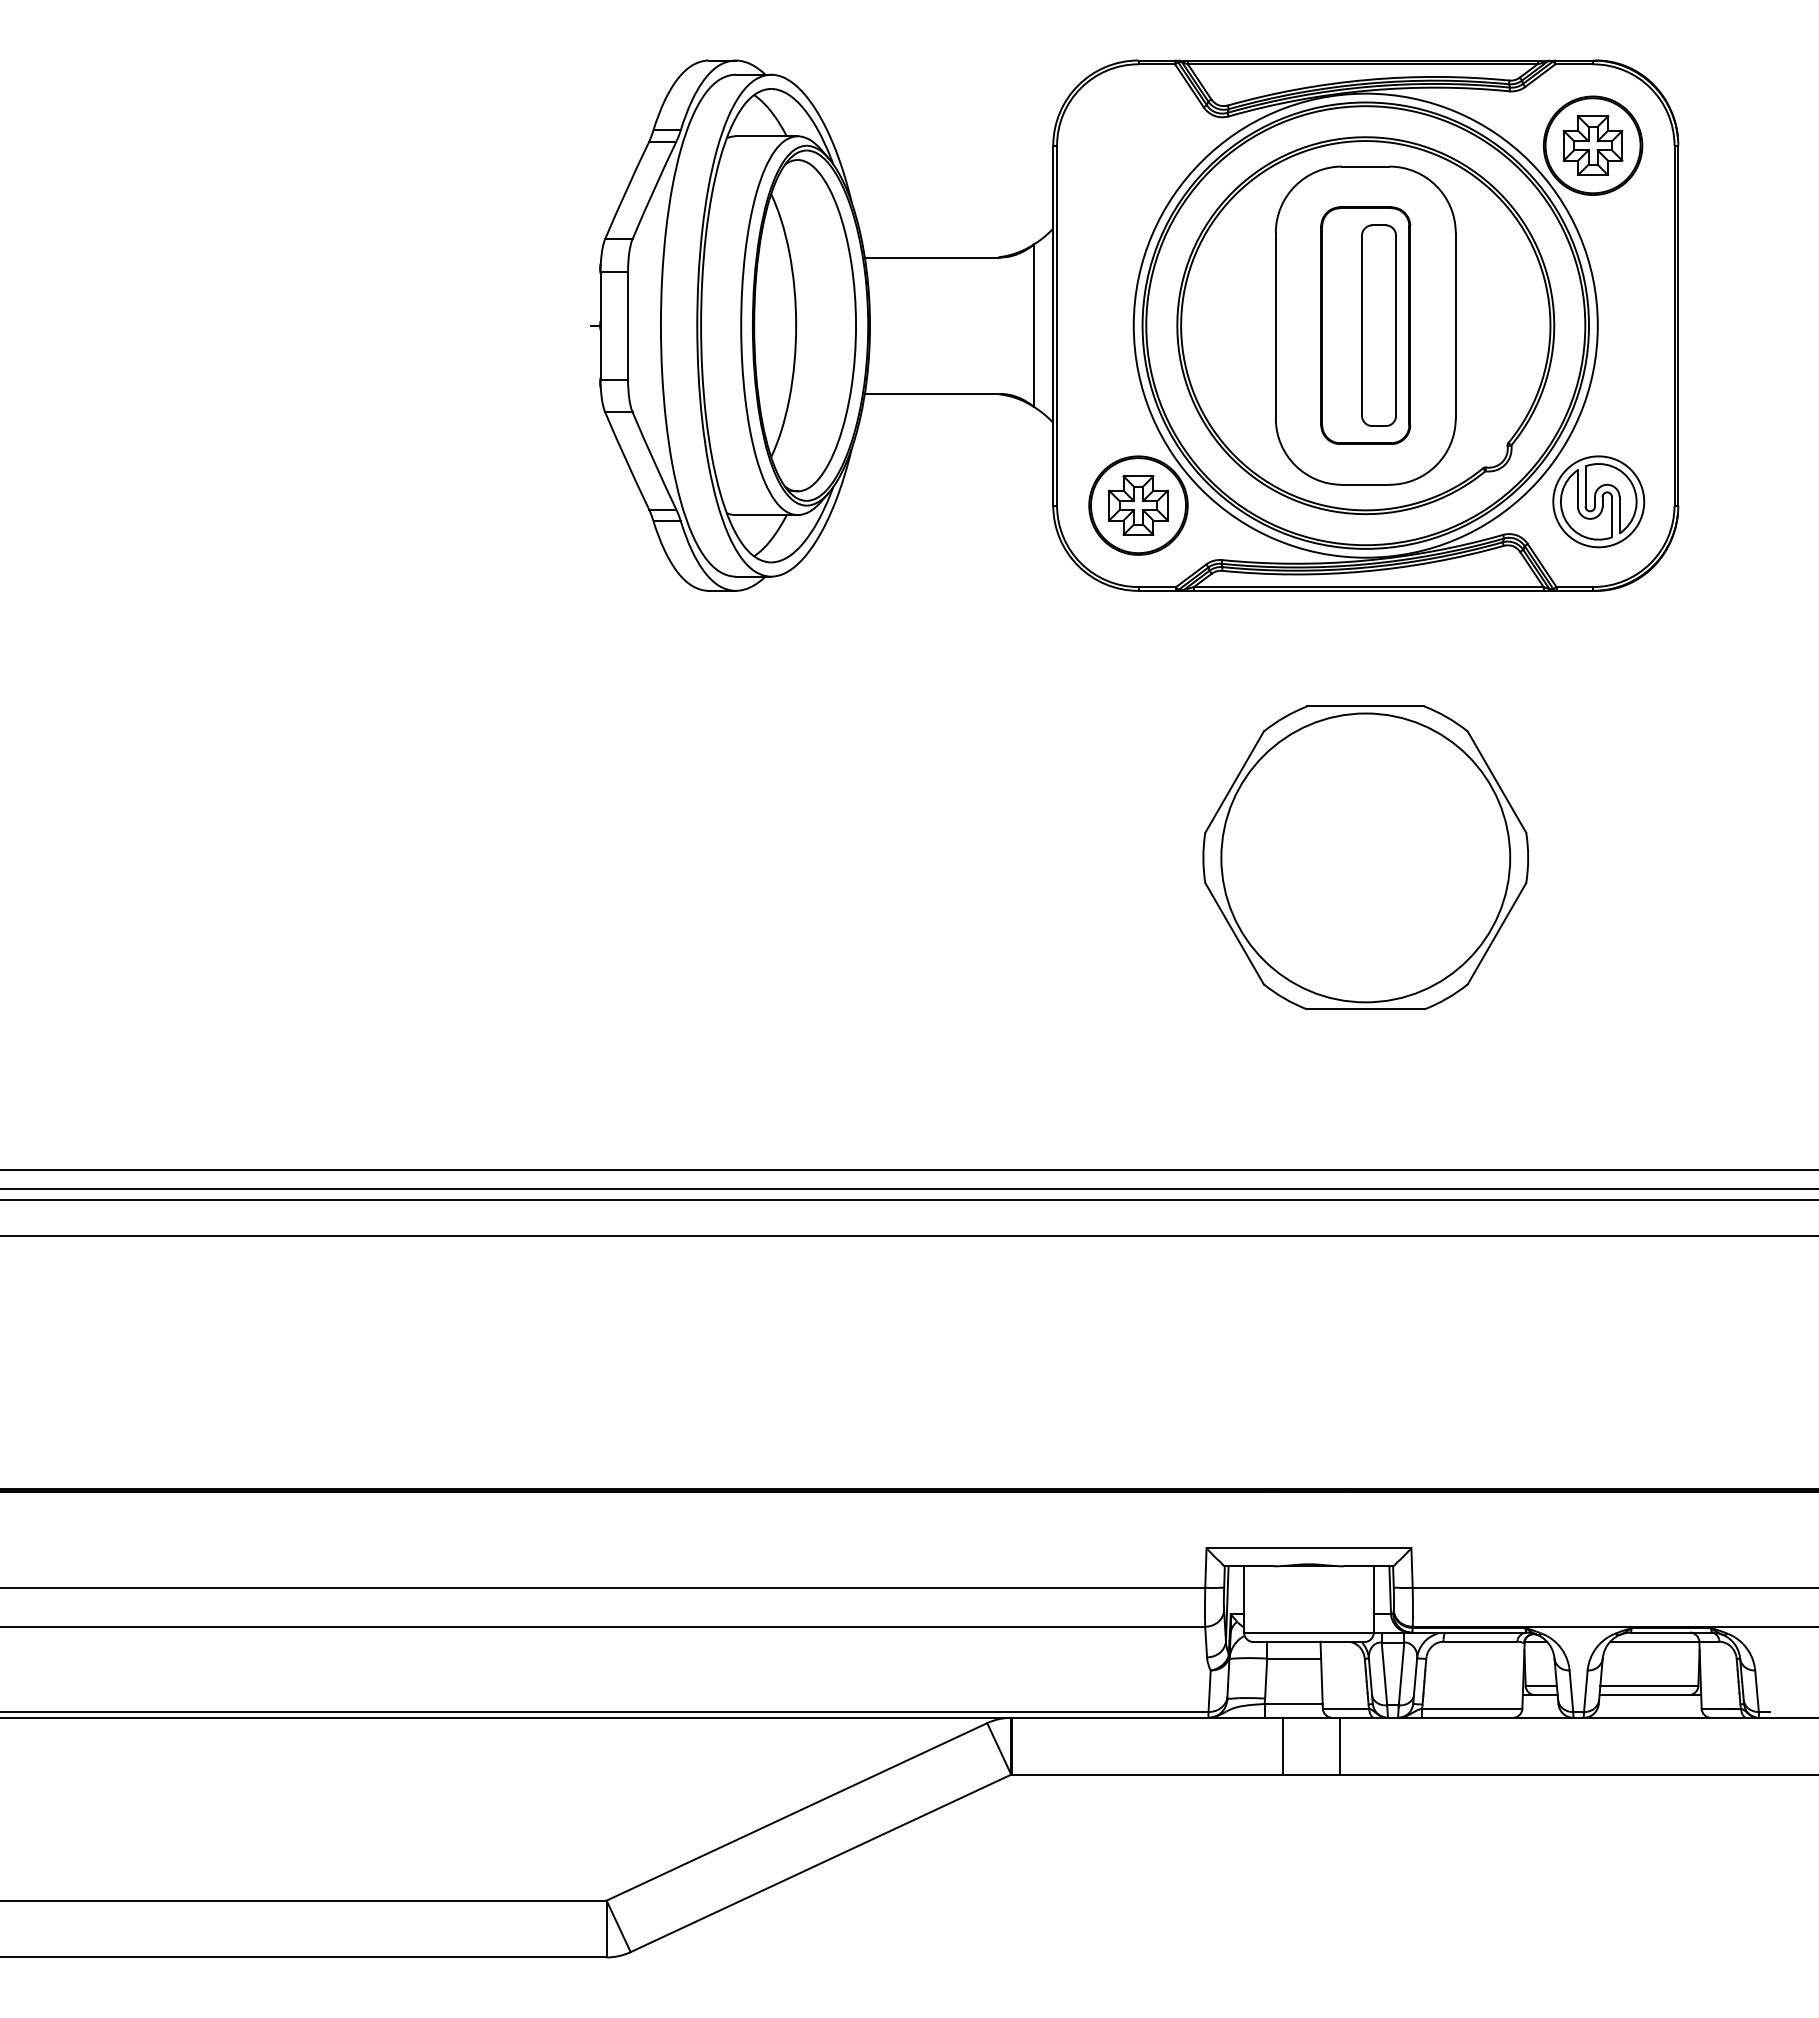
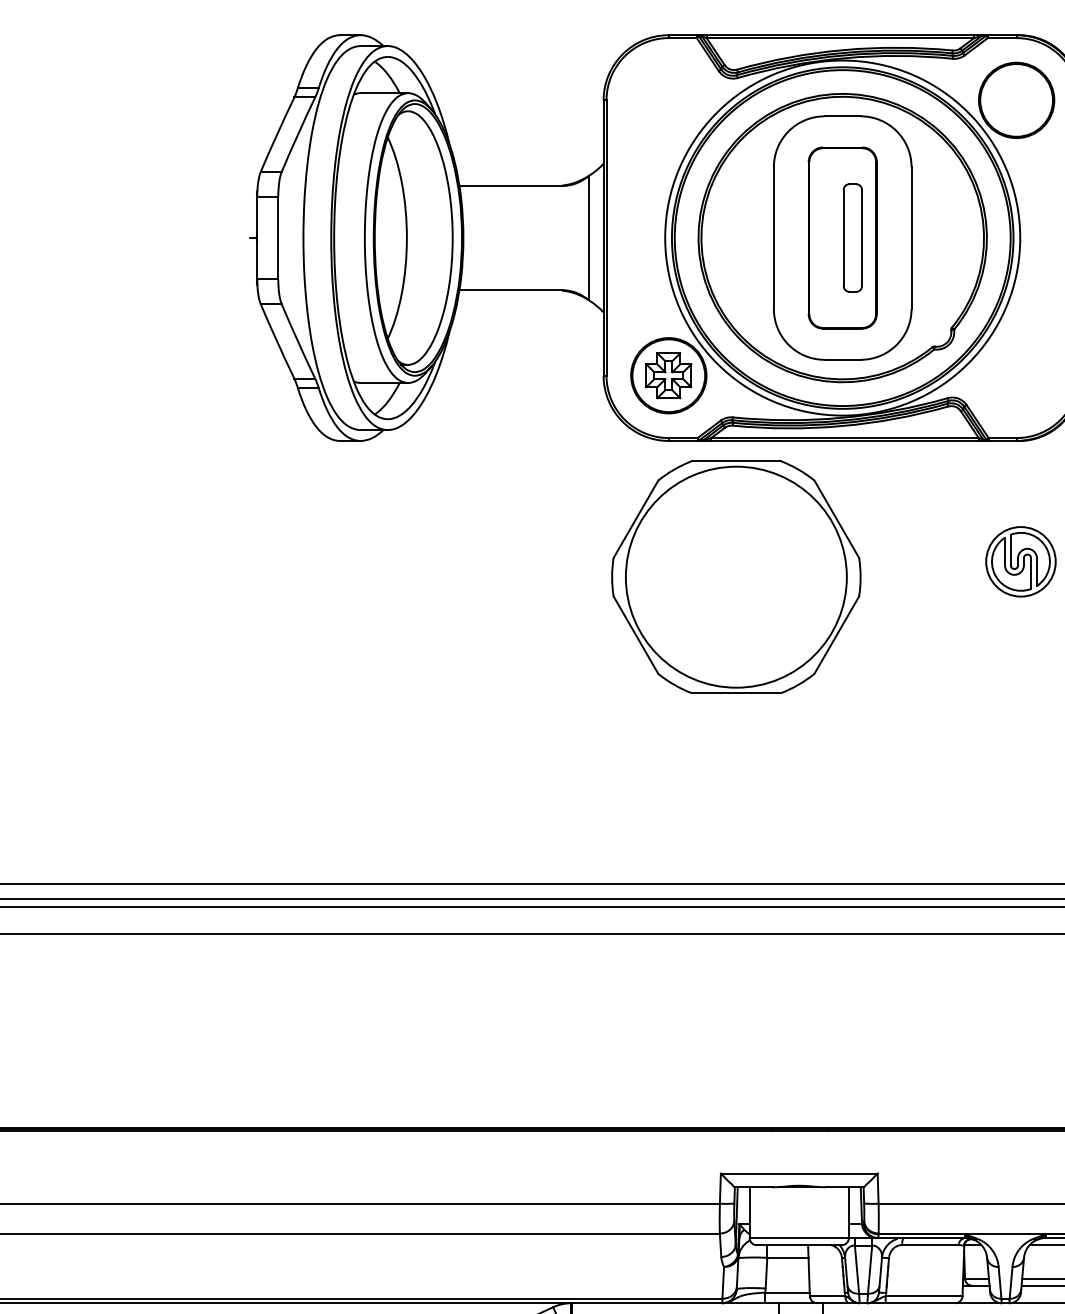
part: (1592, 145) -> (1016, 100), removed
part: (1378, 325) -> (852, 237), size x0.7
part: (1598, 501) -> (1020, 561), moved
part: (1365, 857) -> (736, 576), moved

